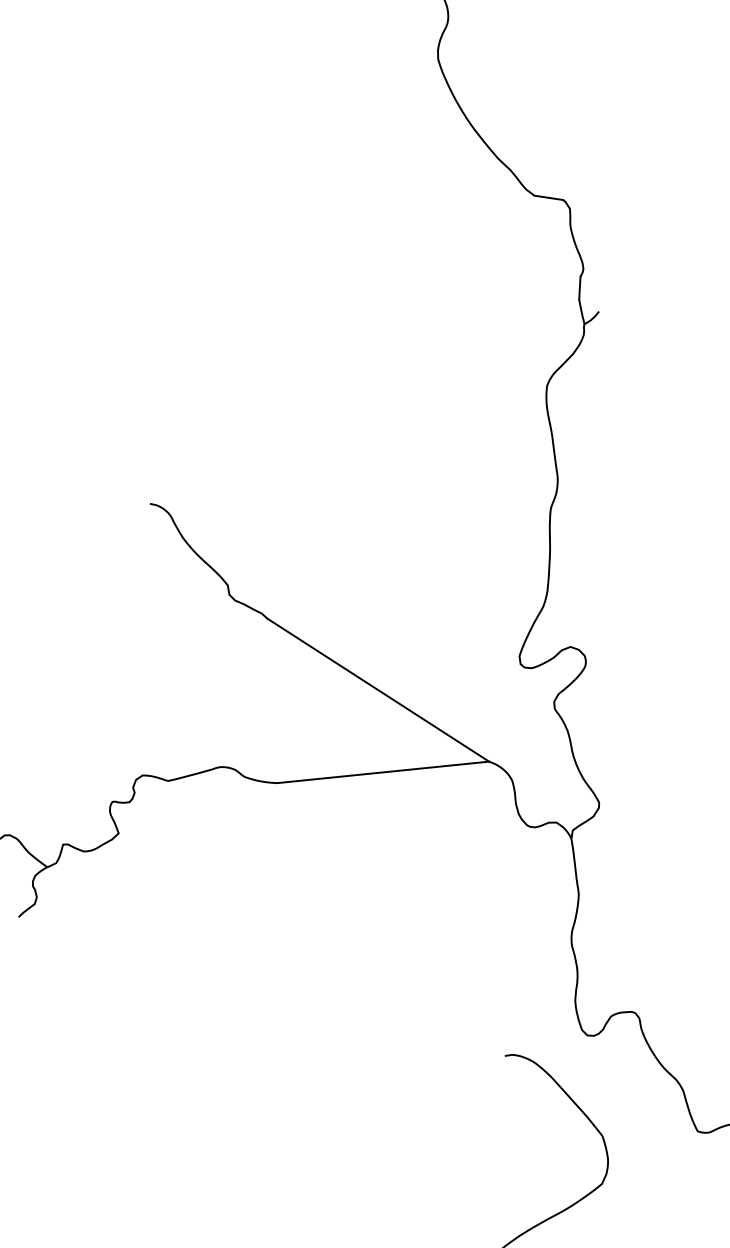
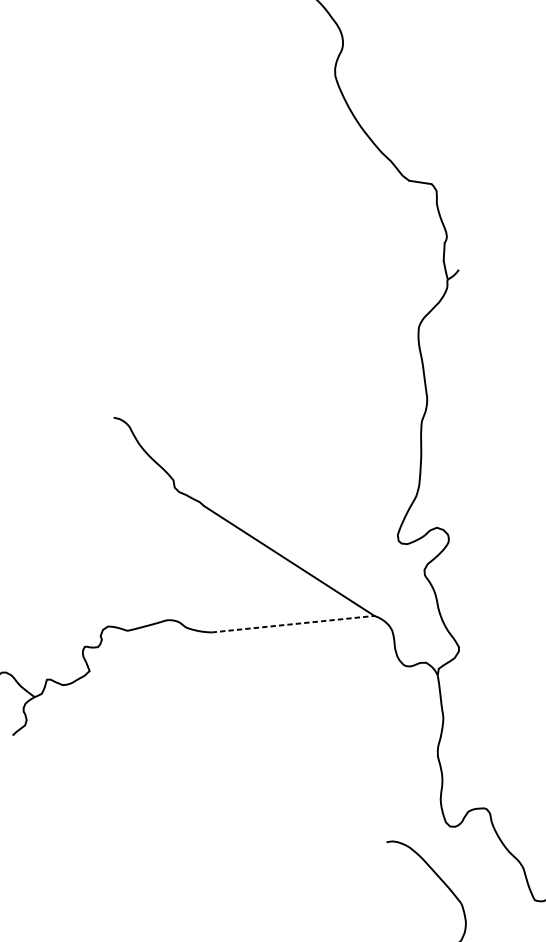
line: (383, 772) -> (293, 624), solid -> dashed

